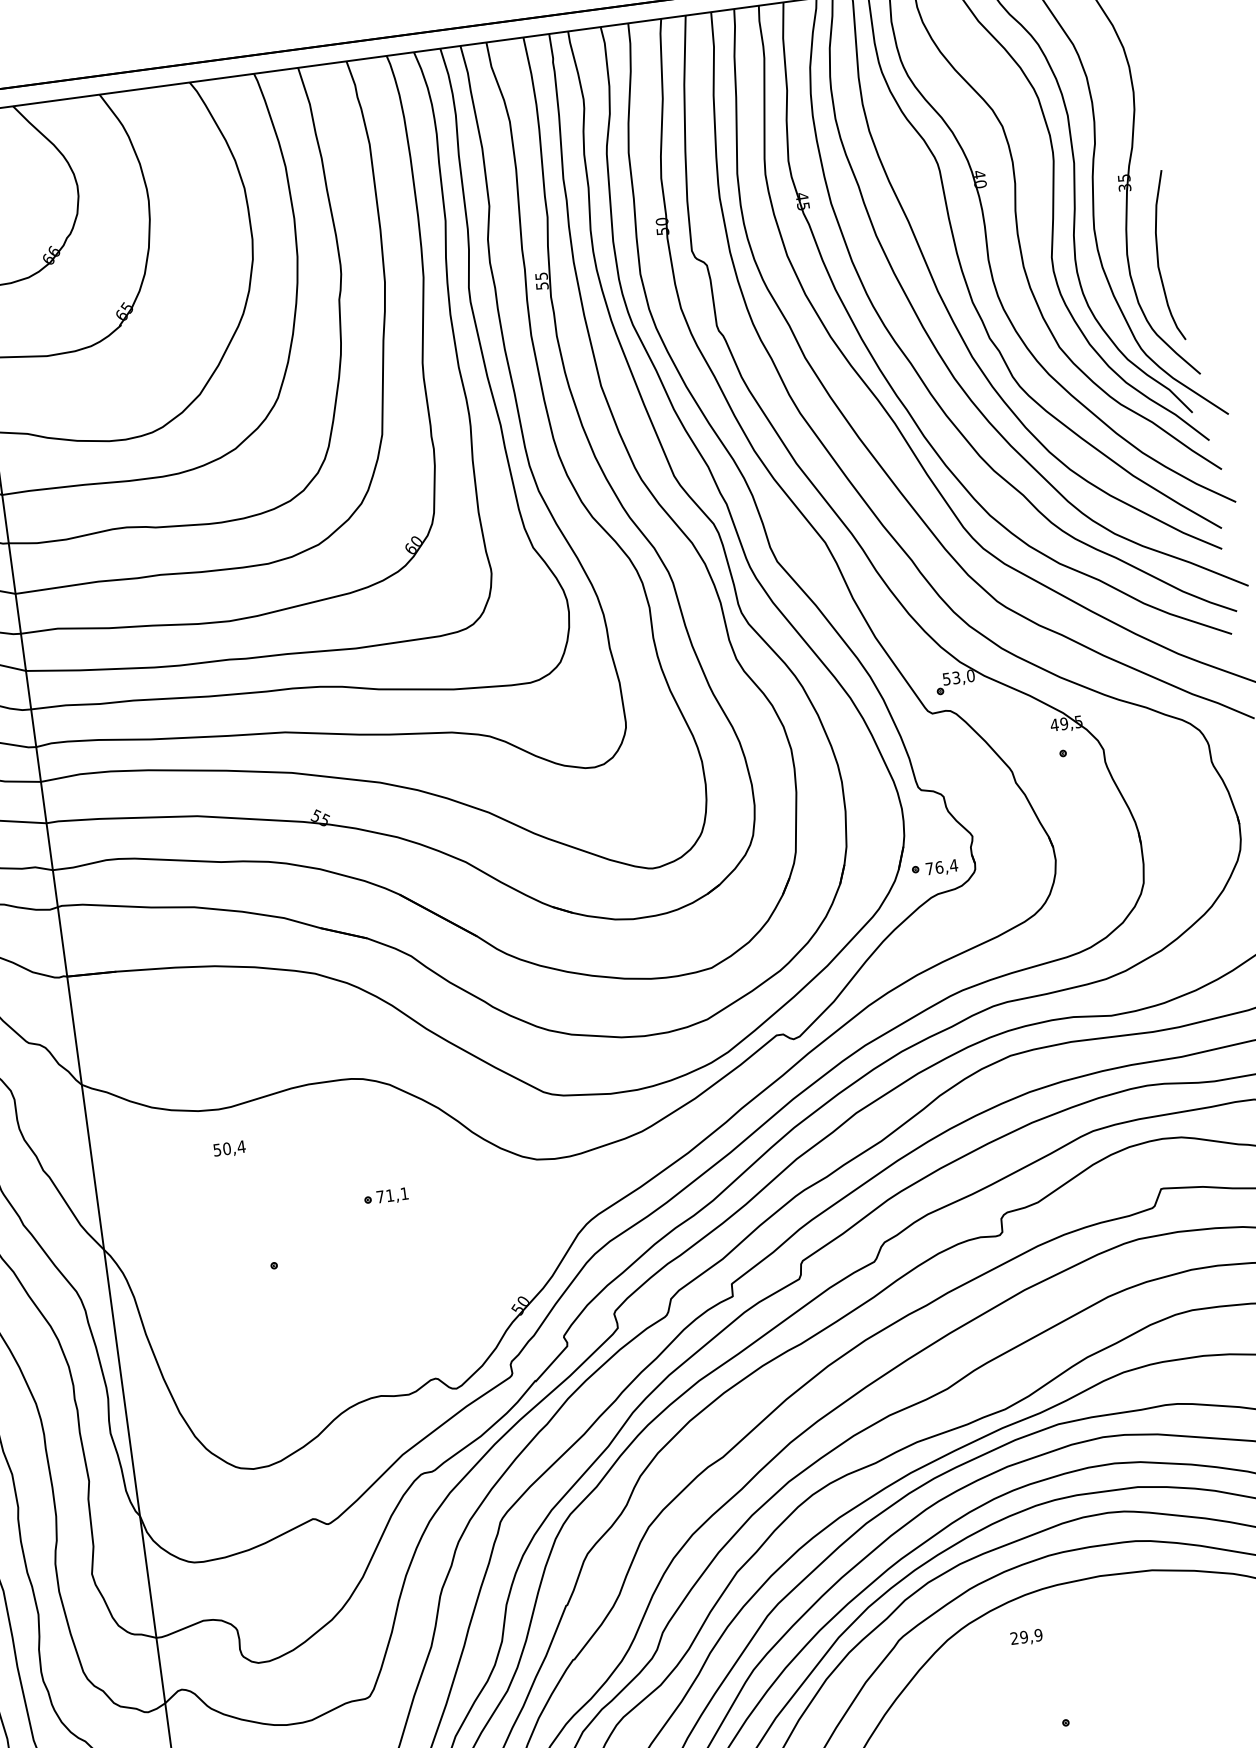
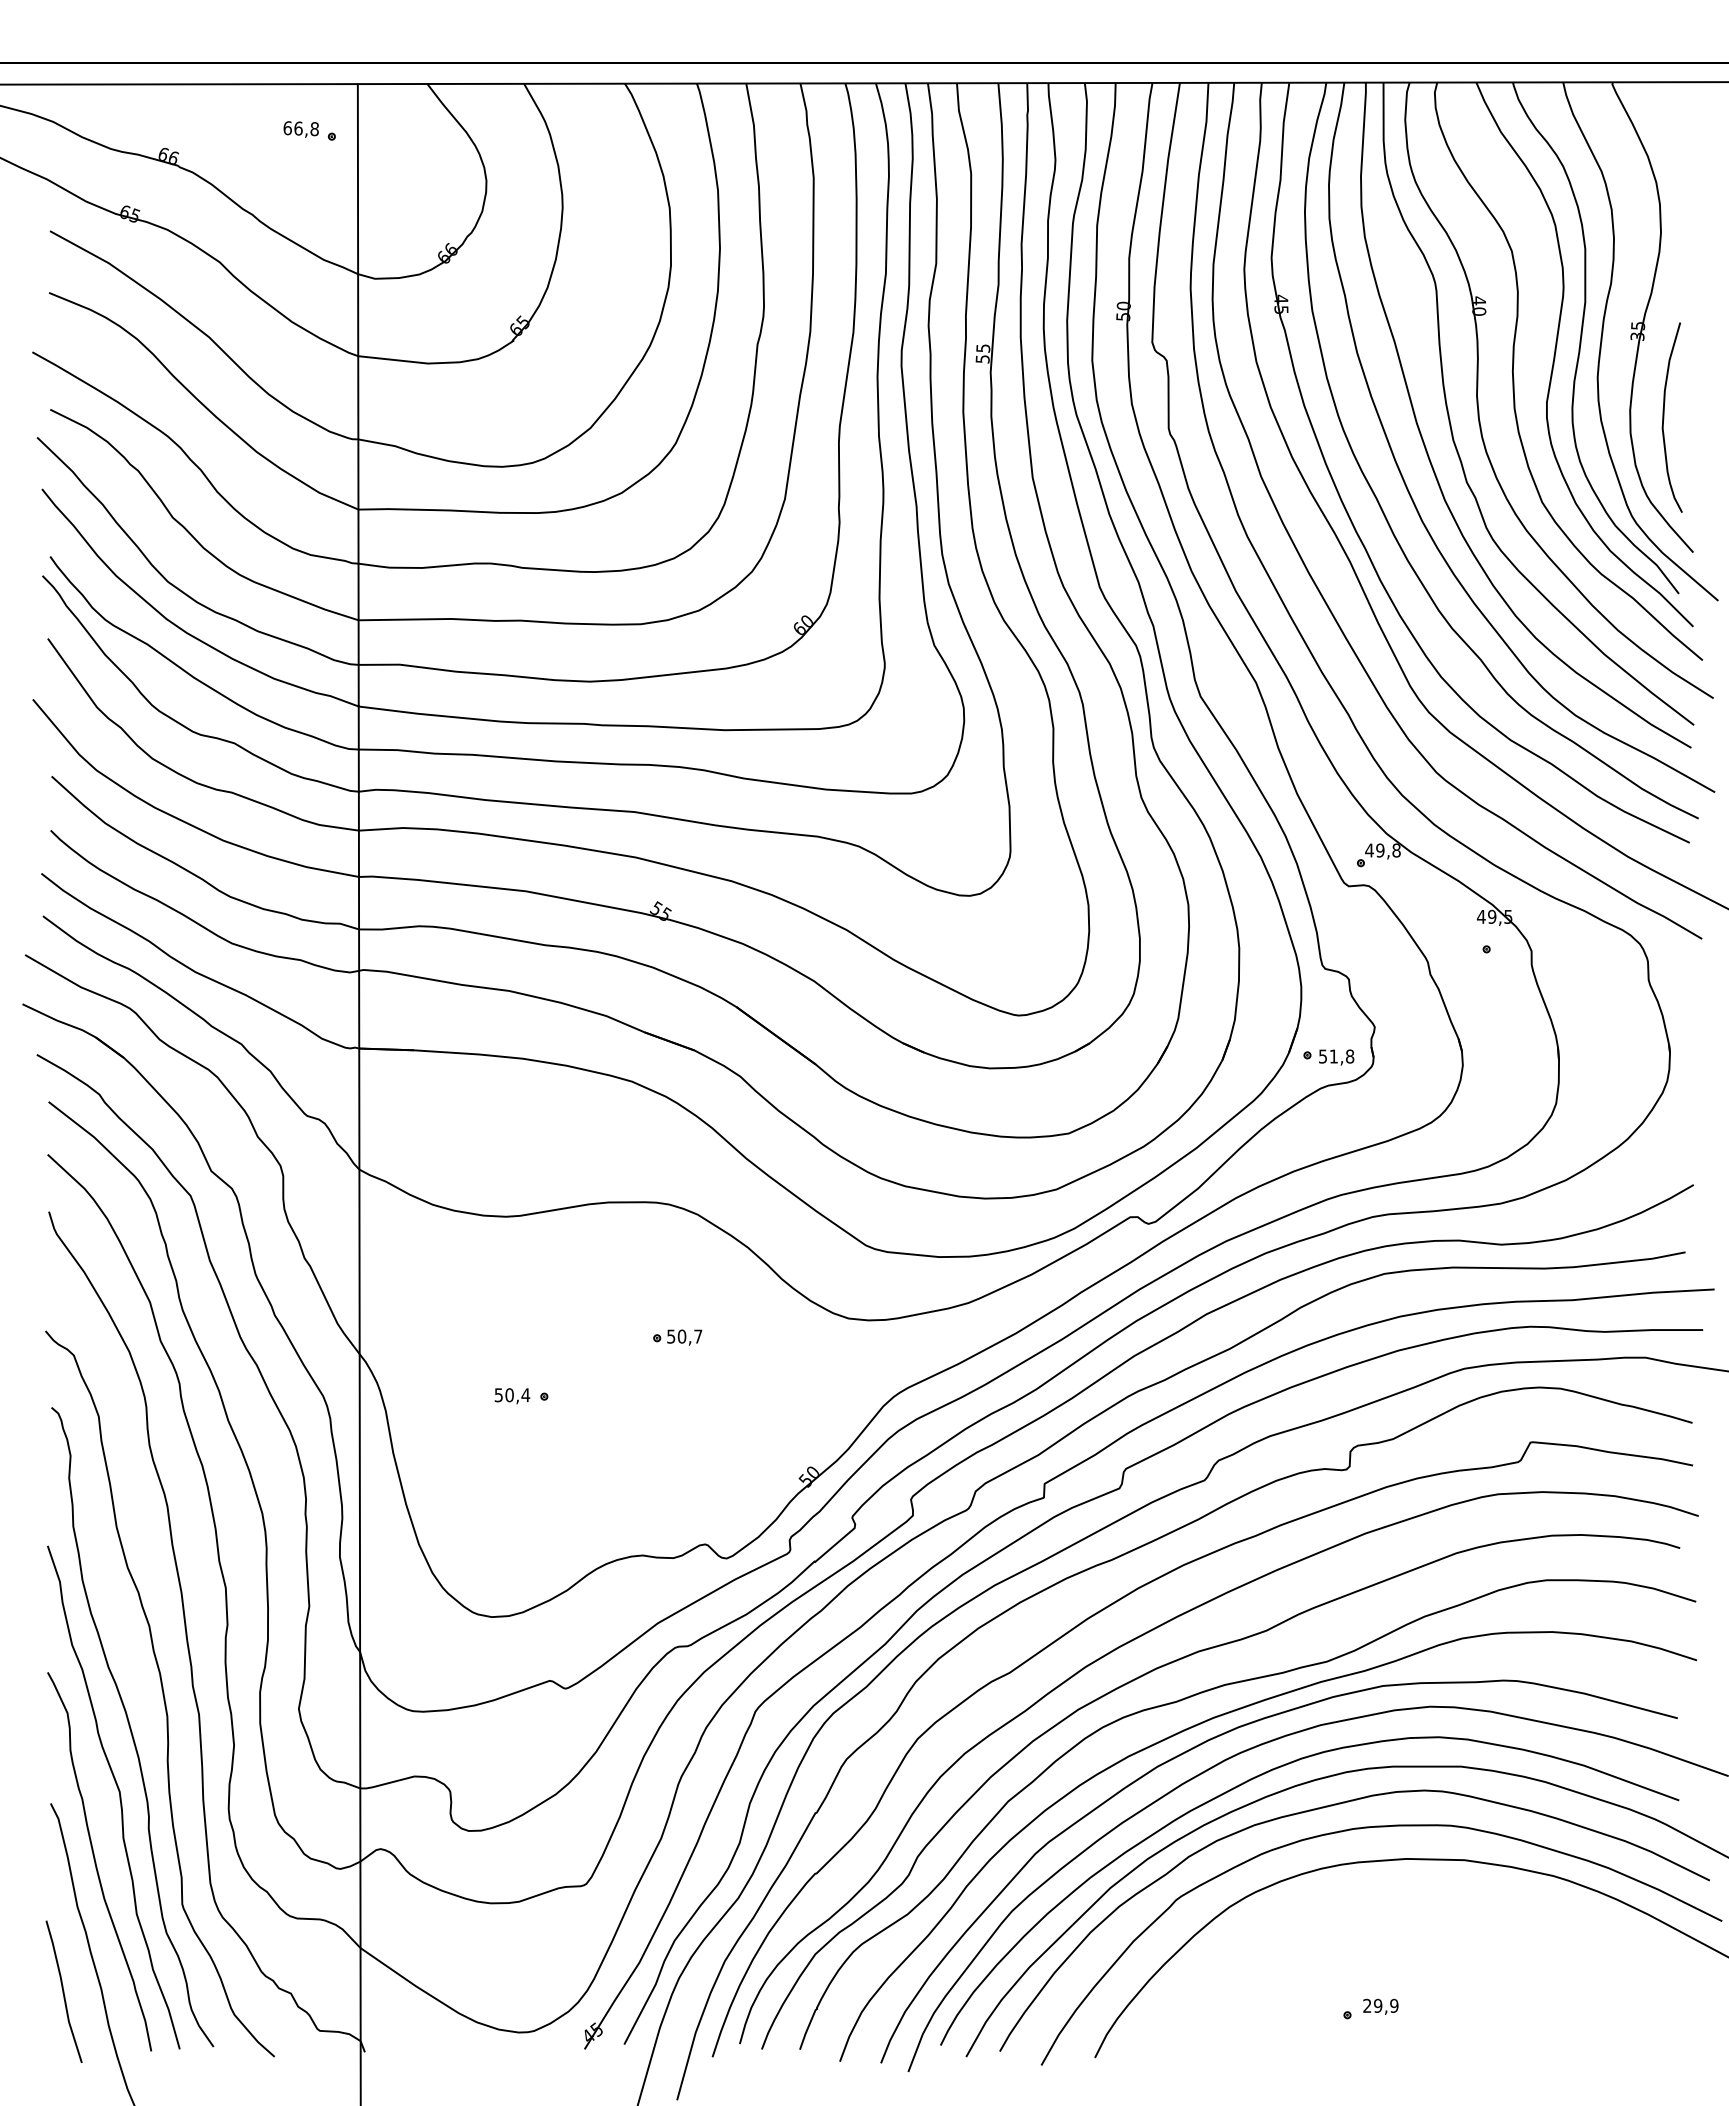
text: (958, 677) -> (1382, 850), 53,0 -> 49,8
text: (941, 867) -> (1336, 1056), 76,4 -> 51,8
text: (229, 1149) -> (512, 1396), moved
text: (392, 1195) -> (684, 1336), 71,1 -> 50,7
text: (1026, 1637) -> (1380, 2006), moved

